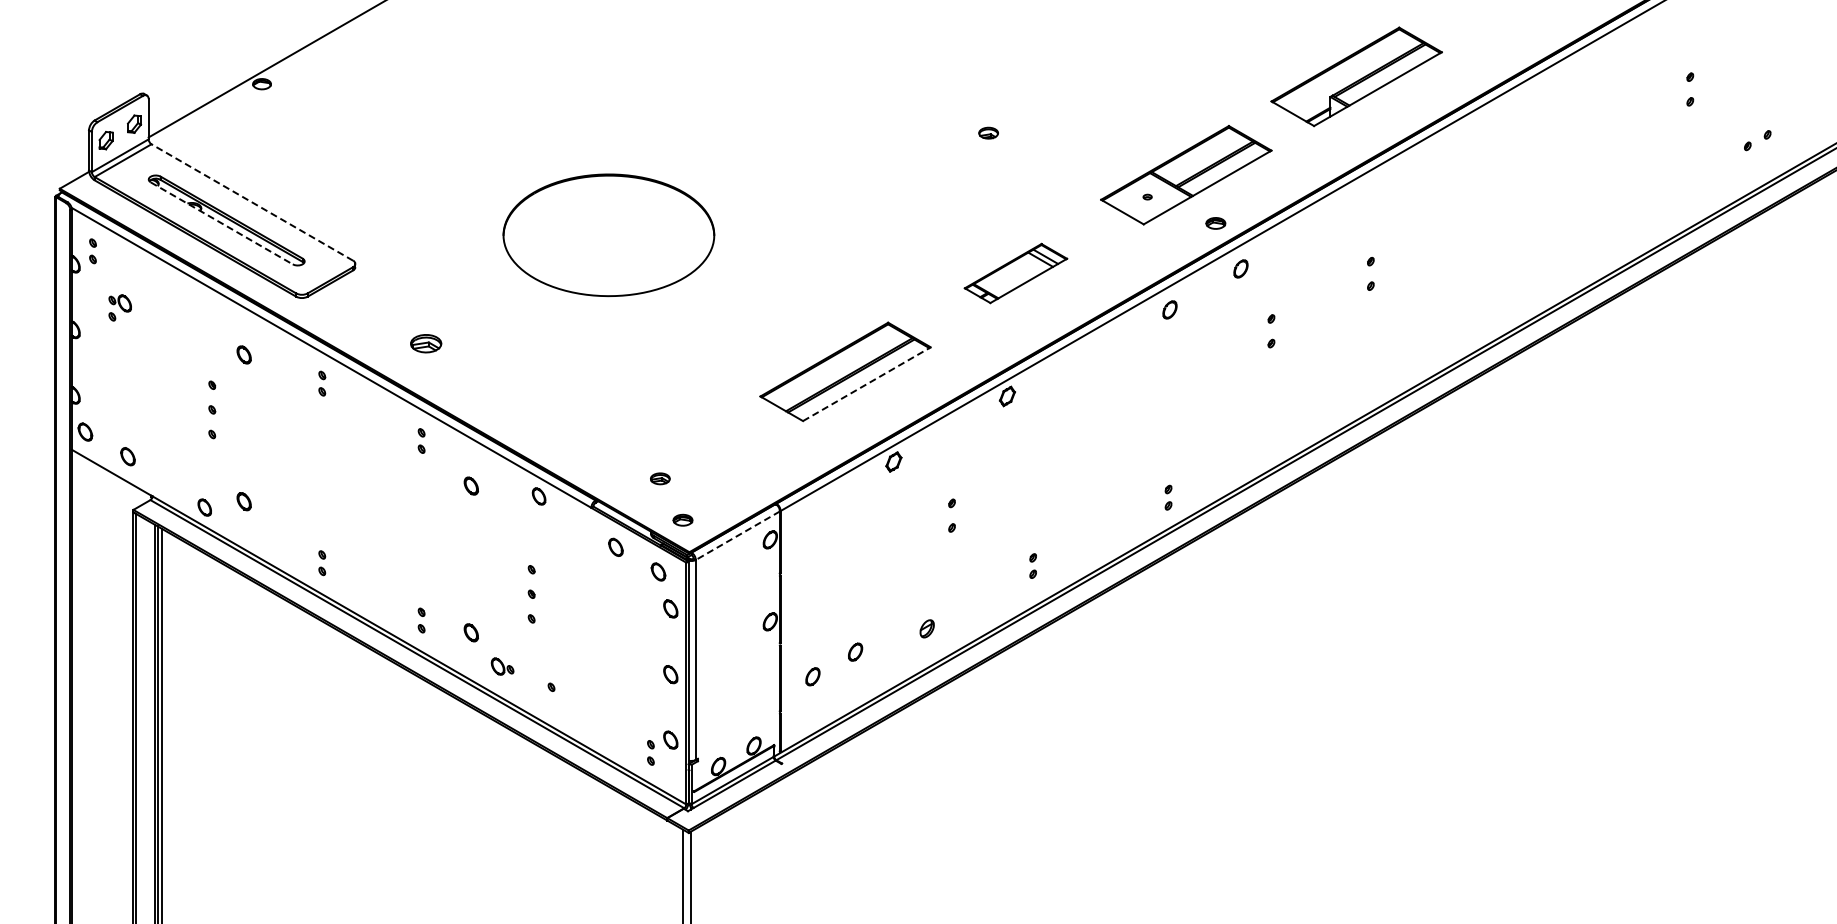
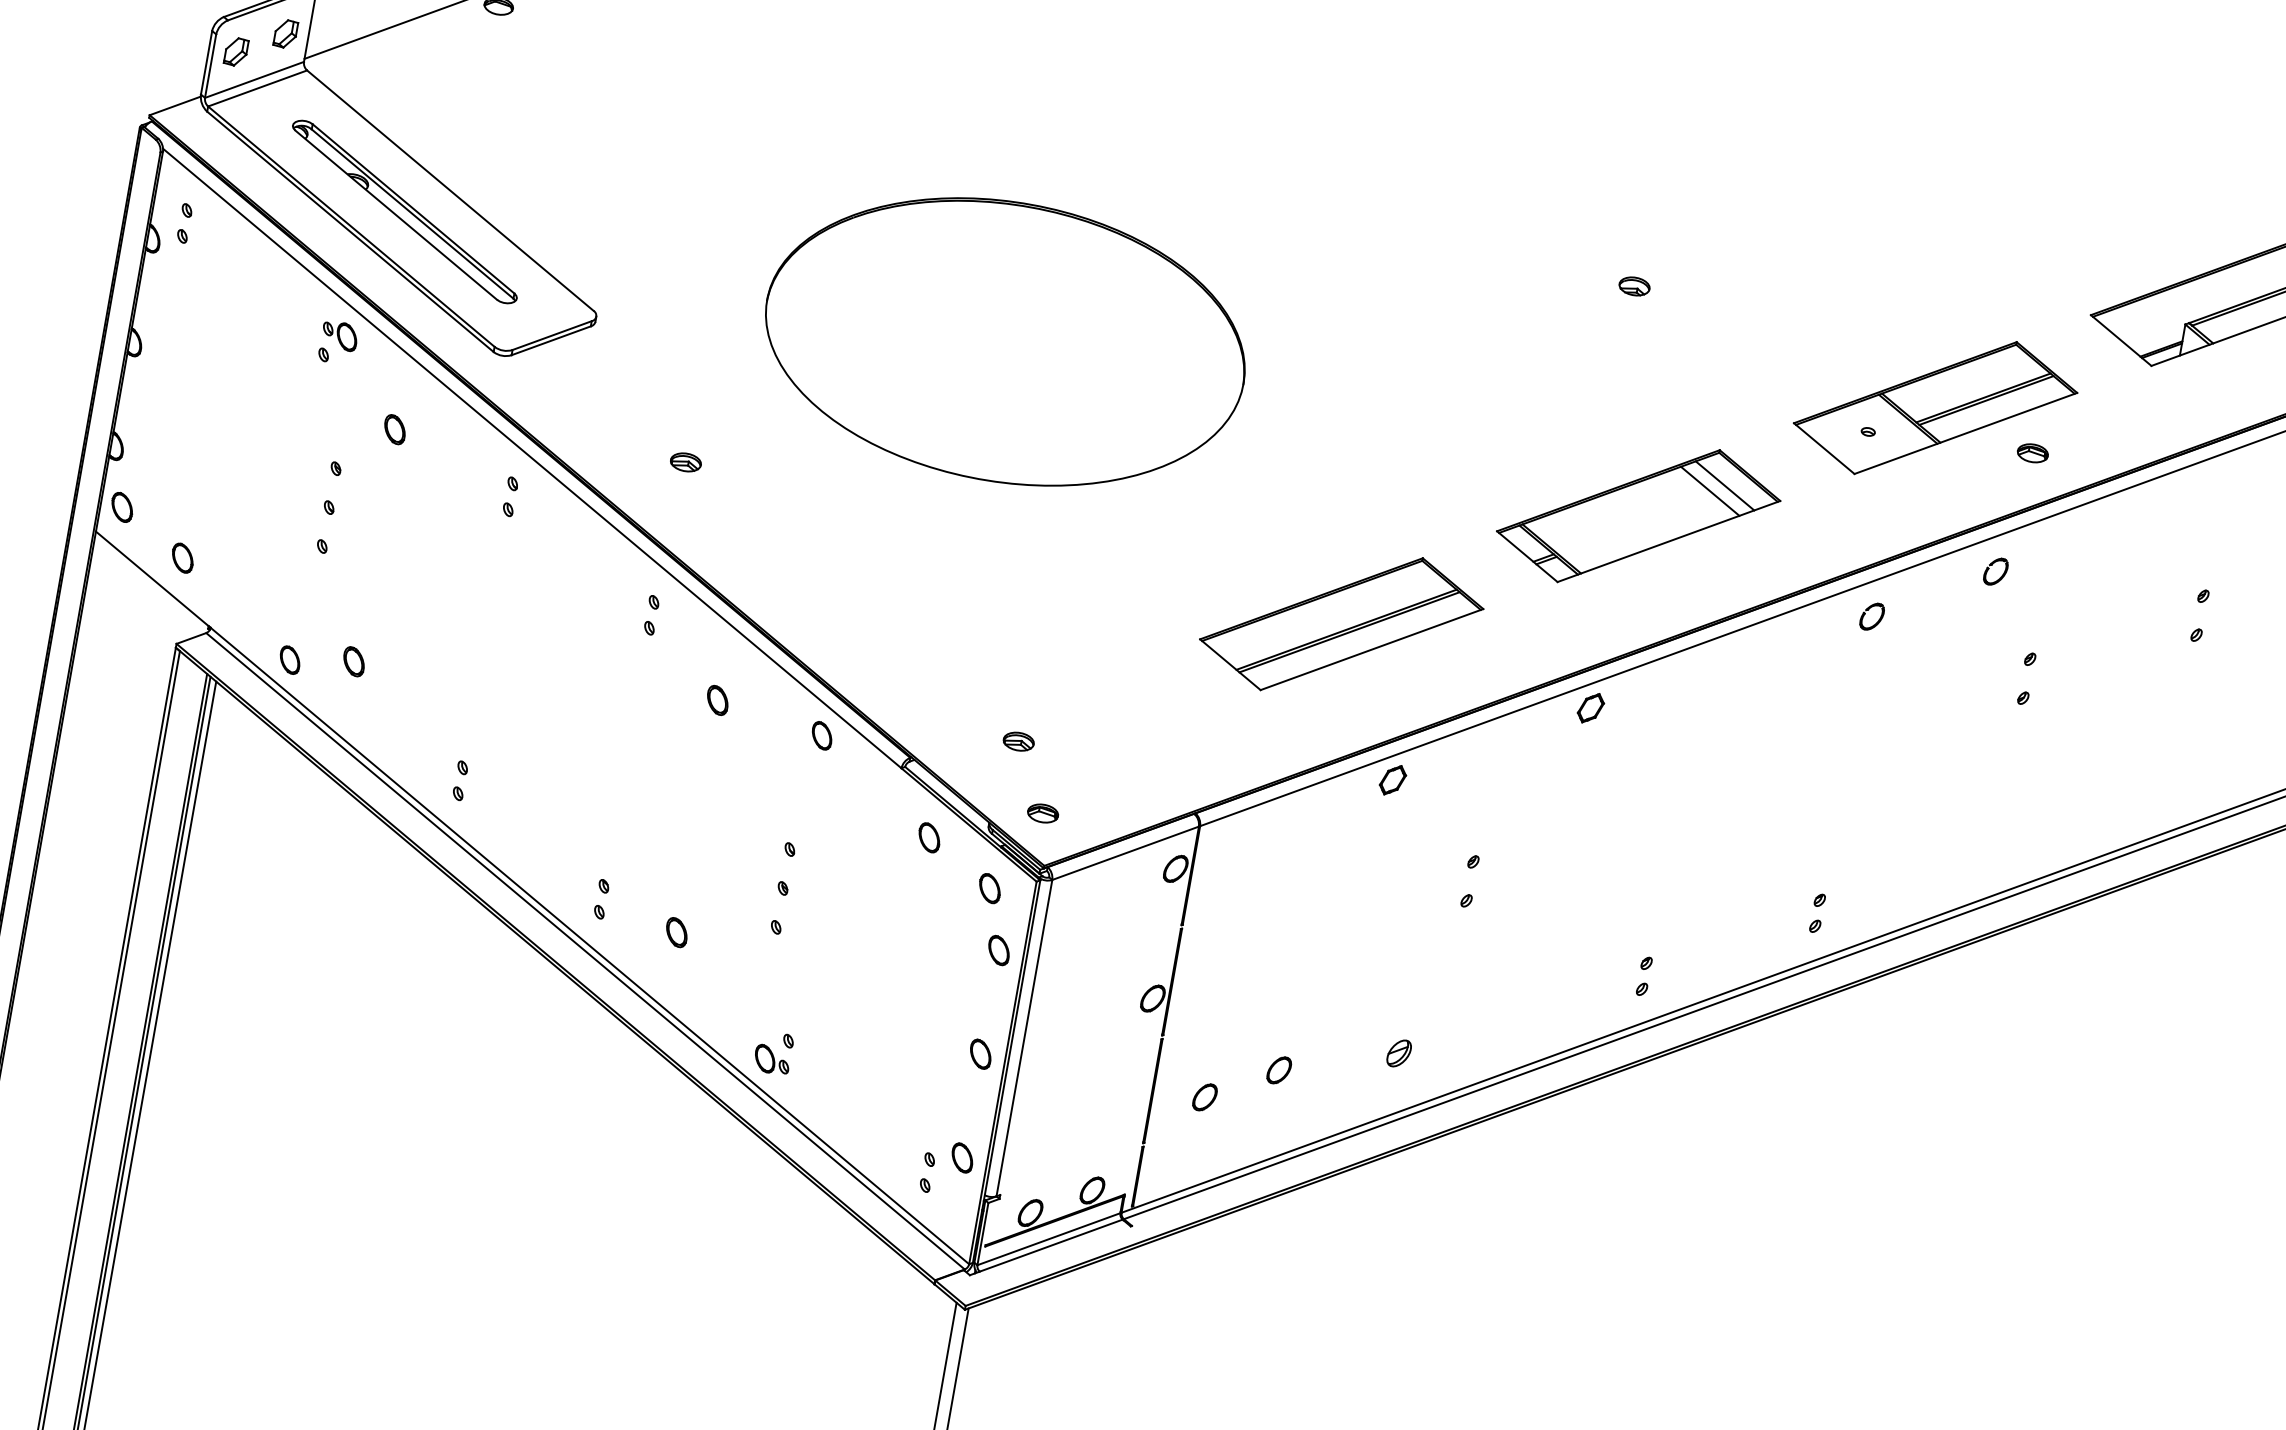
line: (251, 202) -> (449, 190), dashed -> solid
line: (221, 223) -> (395, 215), dashed -> solid
part: (1215, 223) -> (2032, 453), moved
part: (608, 235) -> (1004, 342), size x1.43
part: (1015, 273) -> (1637, 515), size x1.67
part: (119, 307) -> (337, 342), moved
part: (425, 343) -> (685, 462), size x0.62
line: (866, 384) -> (1371, 649), dashed -> solid
line: (737, 535) -> (1125, 852), dashed -> solid
part: (1032, 565) -> (1643, 975), moved
part: (502, 666) -> (772, 1059), moved

